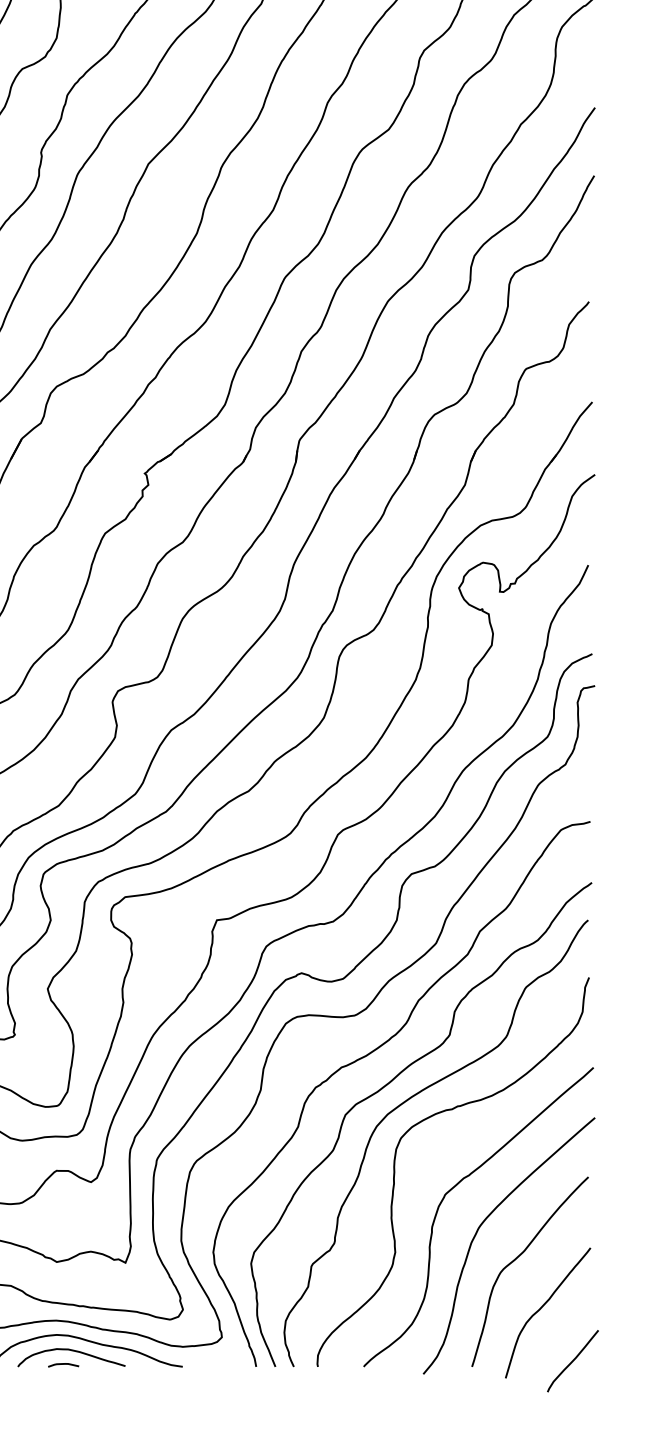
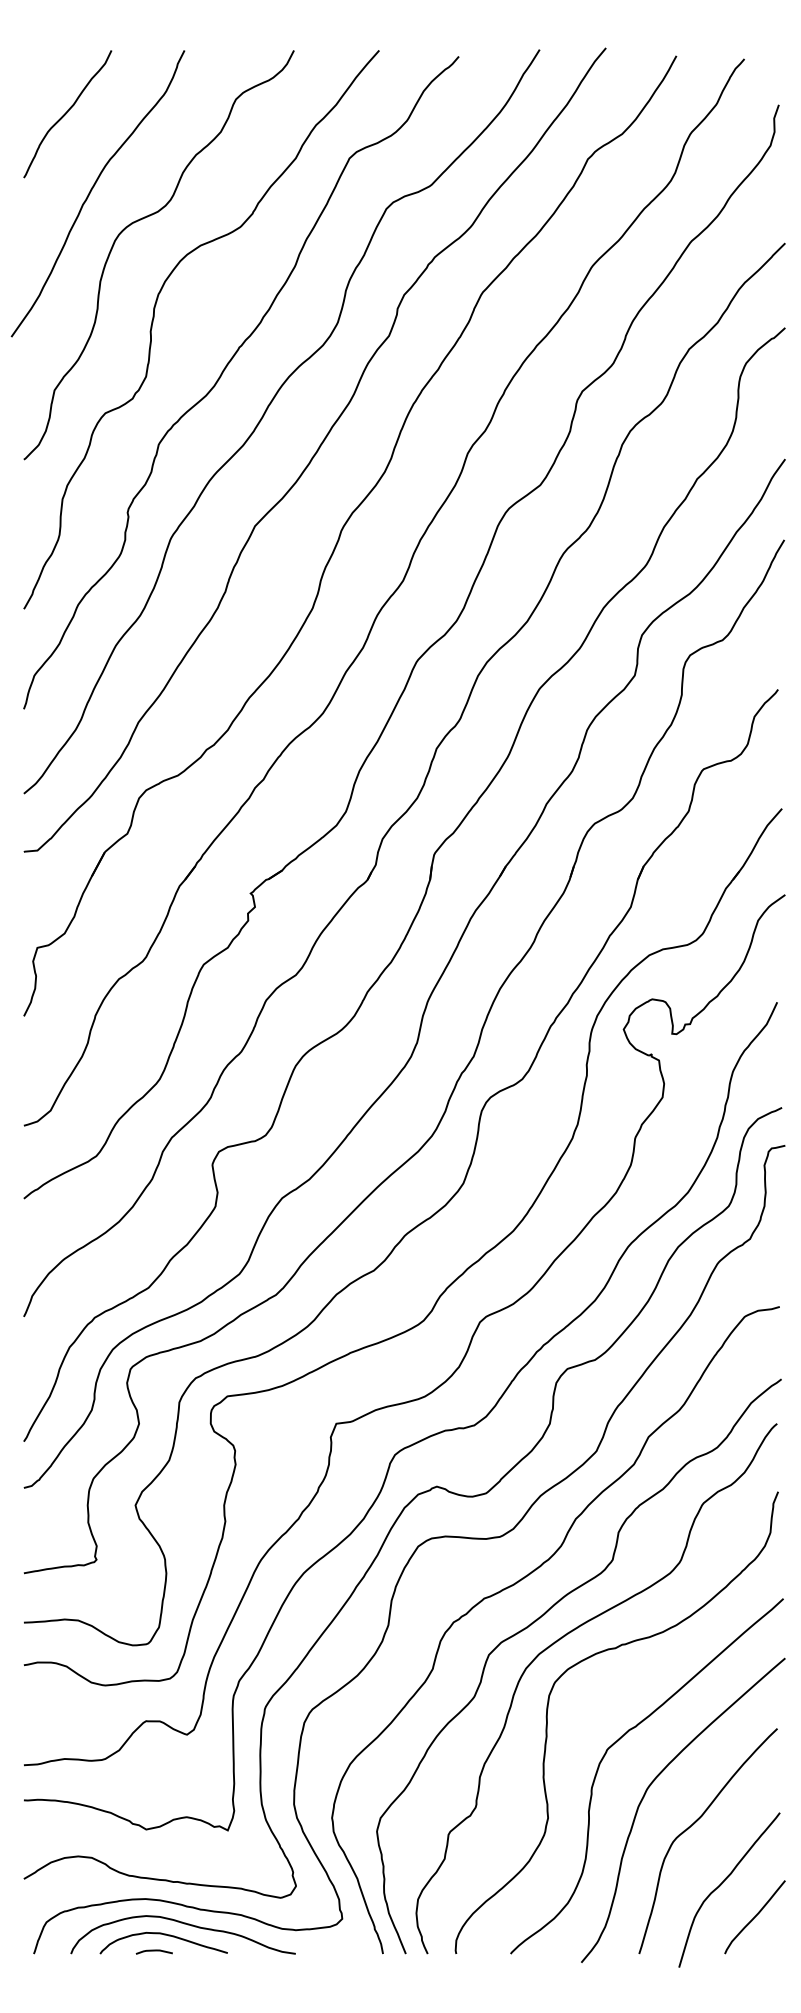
curve: (572, 1361) -> (754, 1917), moved

